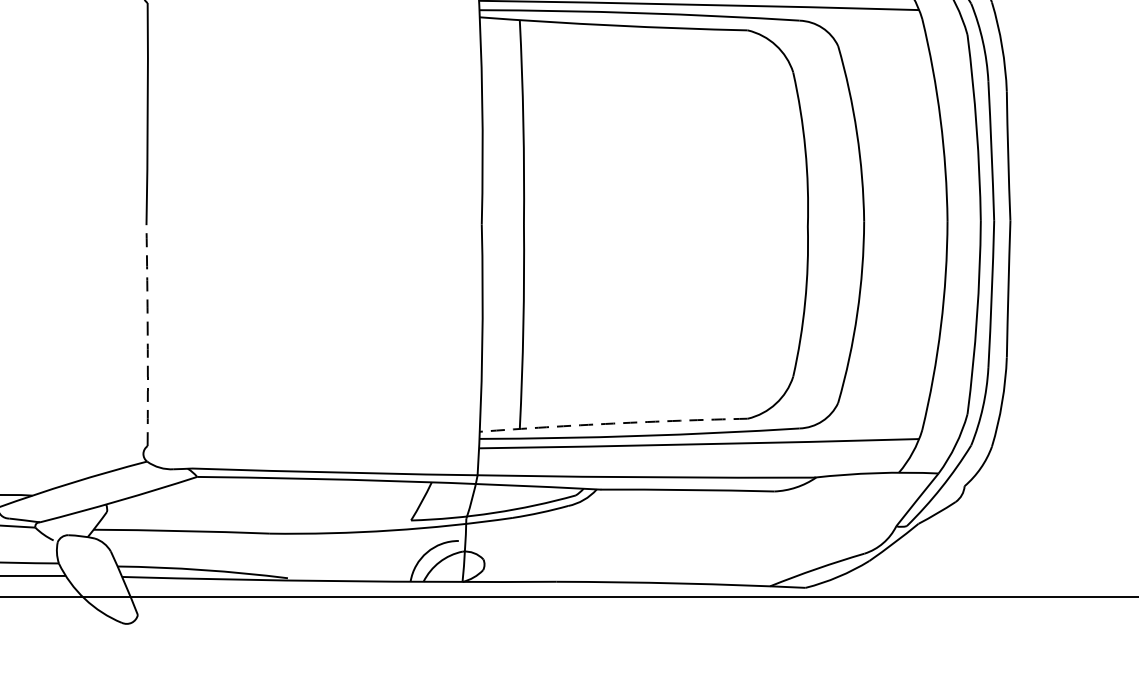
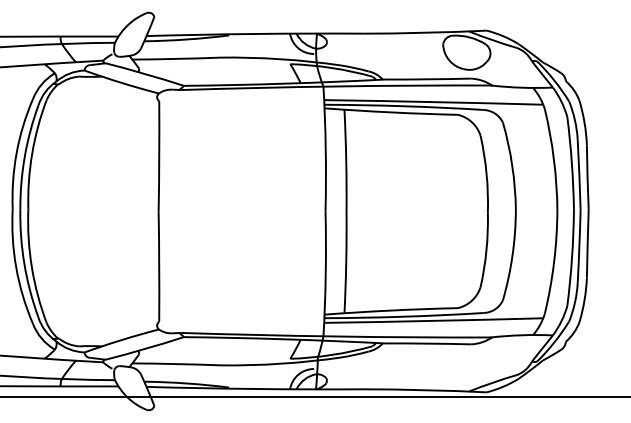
arc: (148, 335) -> (159, 266), dashed -> solid
arc: (614, 423) -> (391, 310), dashed -> solid

